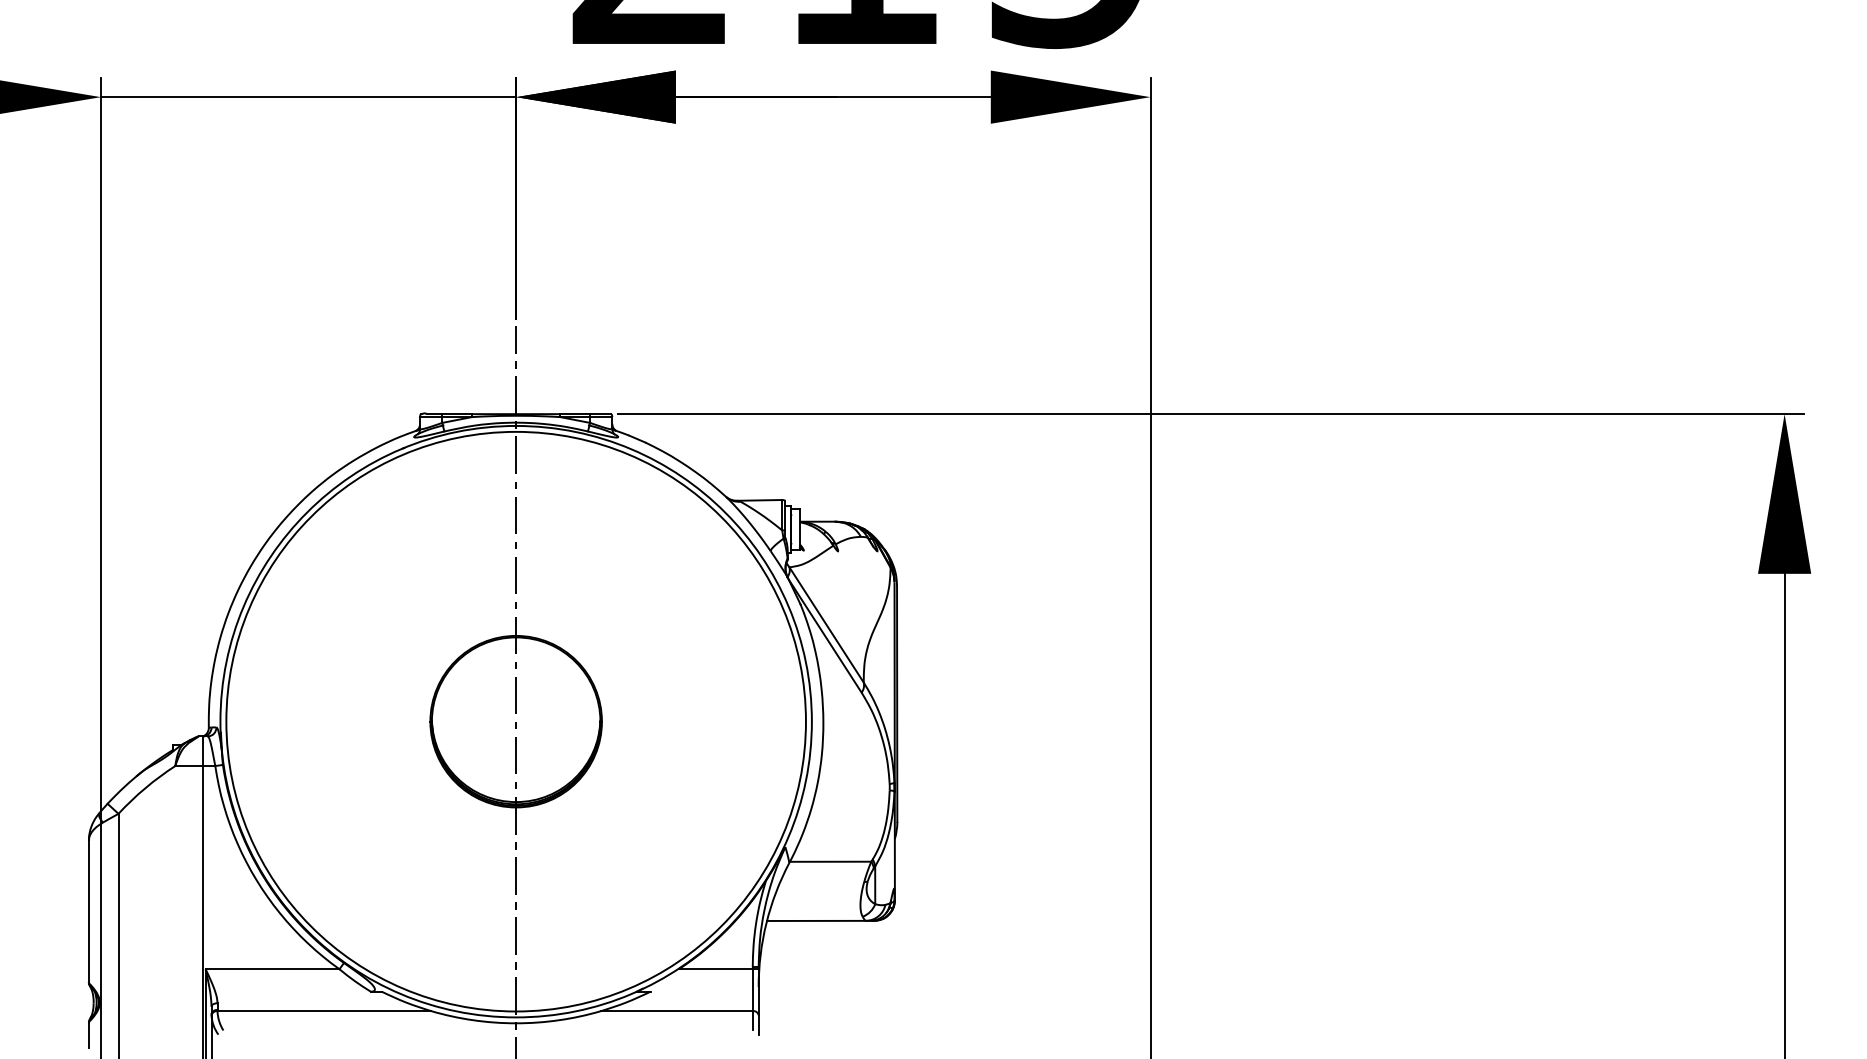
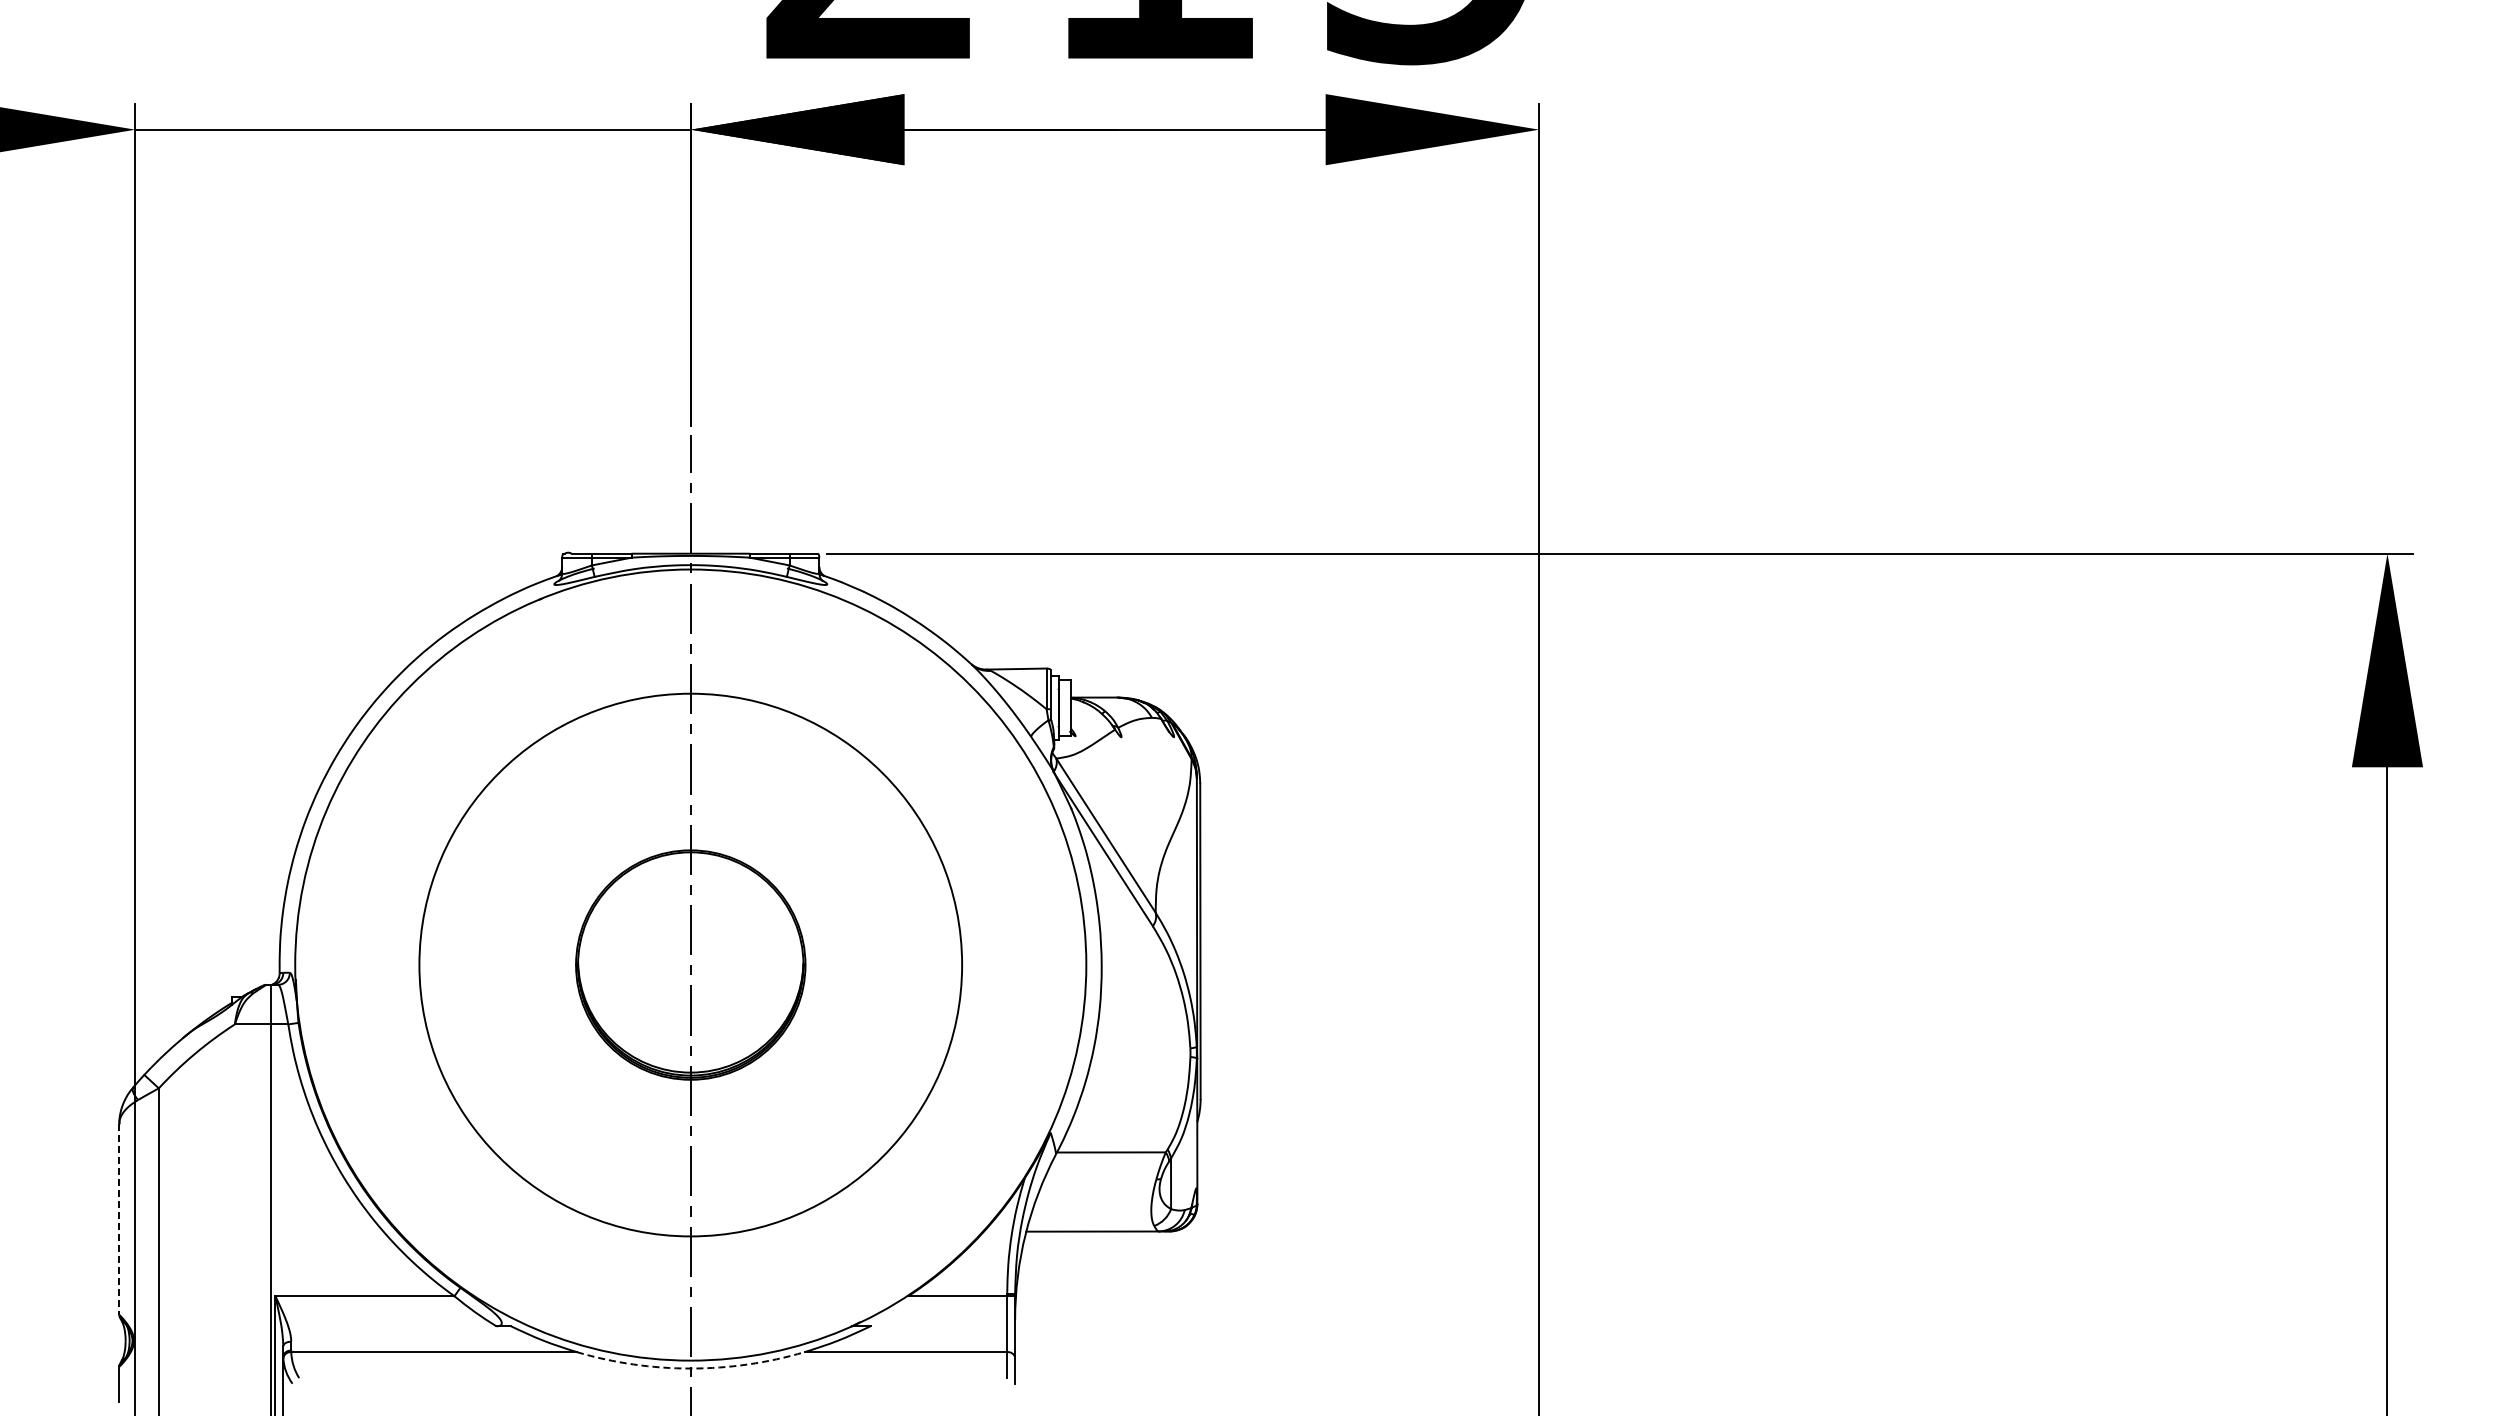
circle: (515, 721) -> (690, 964), size x0.7
line: (89, 911) -> (119, 1219), solid -> dashed
arc: (515, 1023) -> (690, 1368), solid -> dashed

